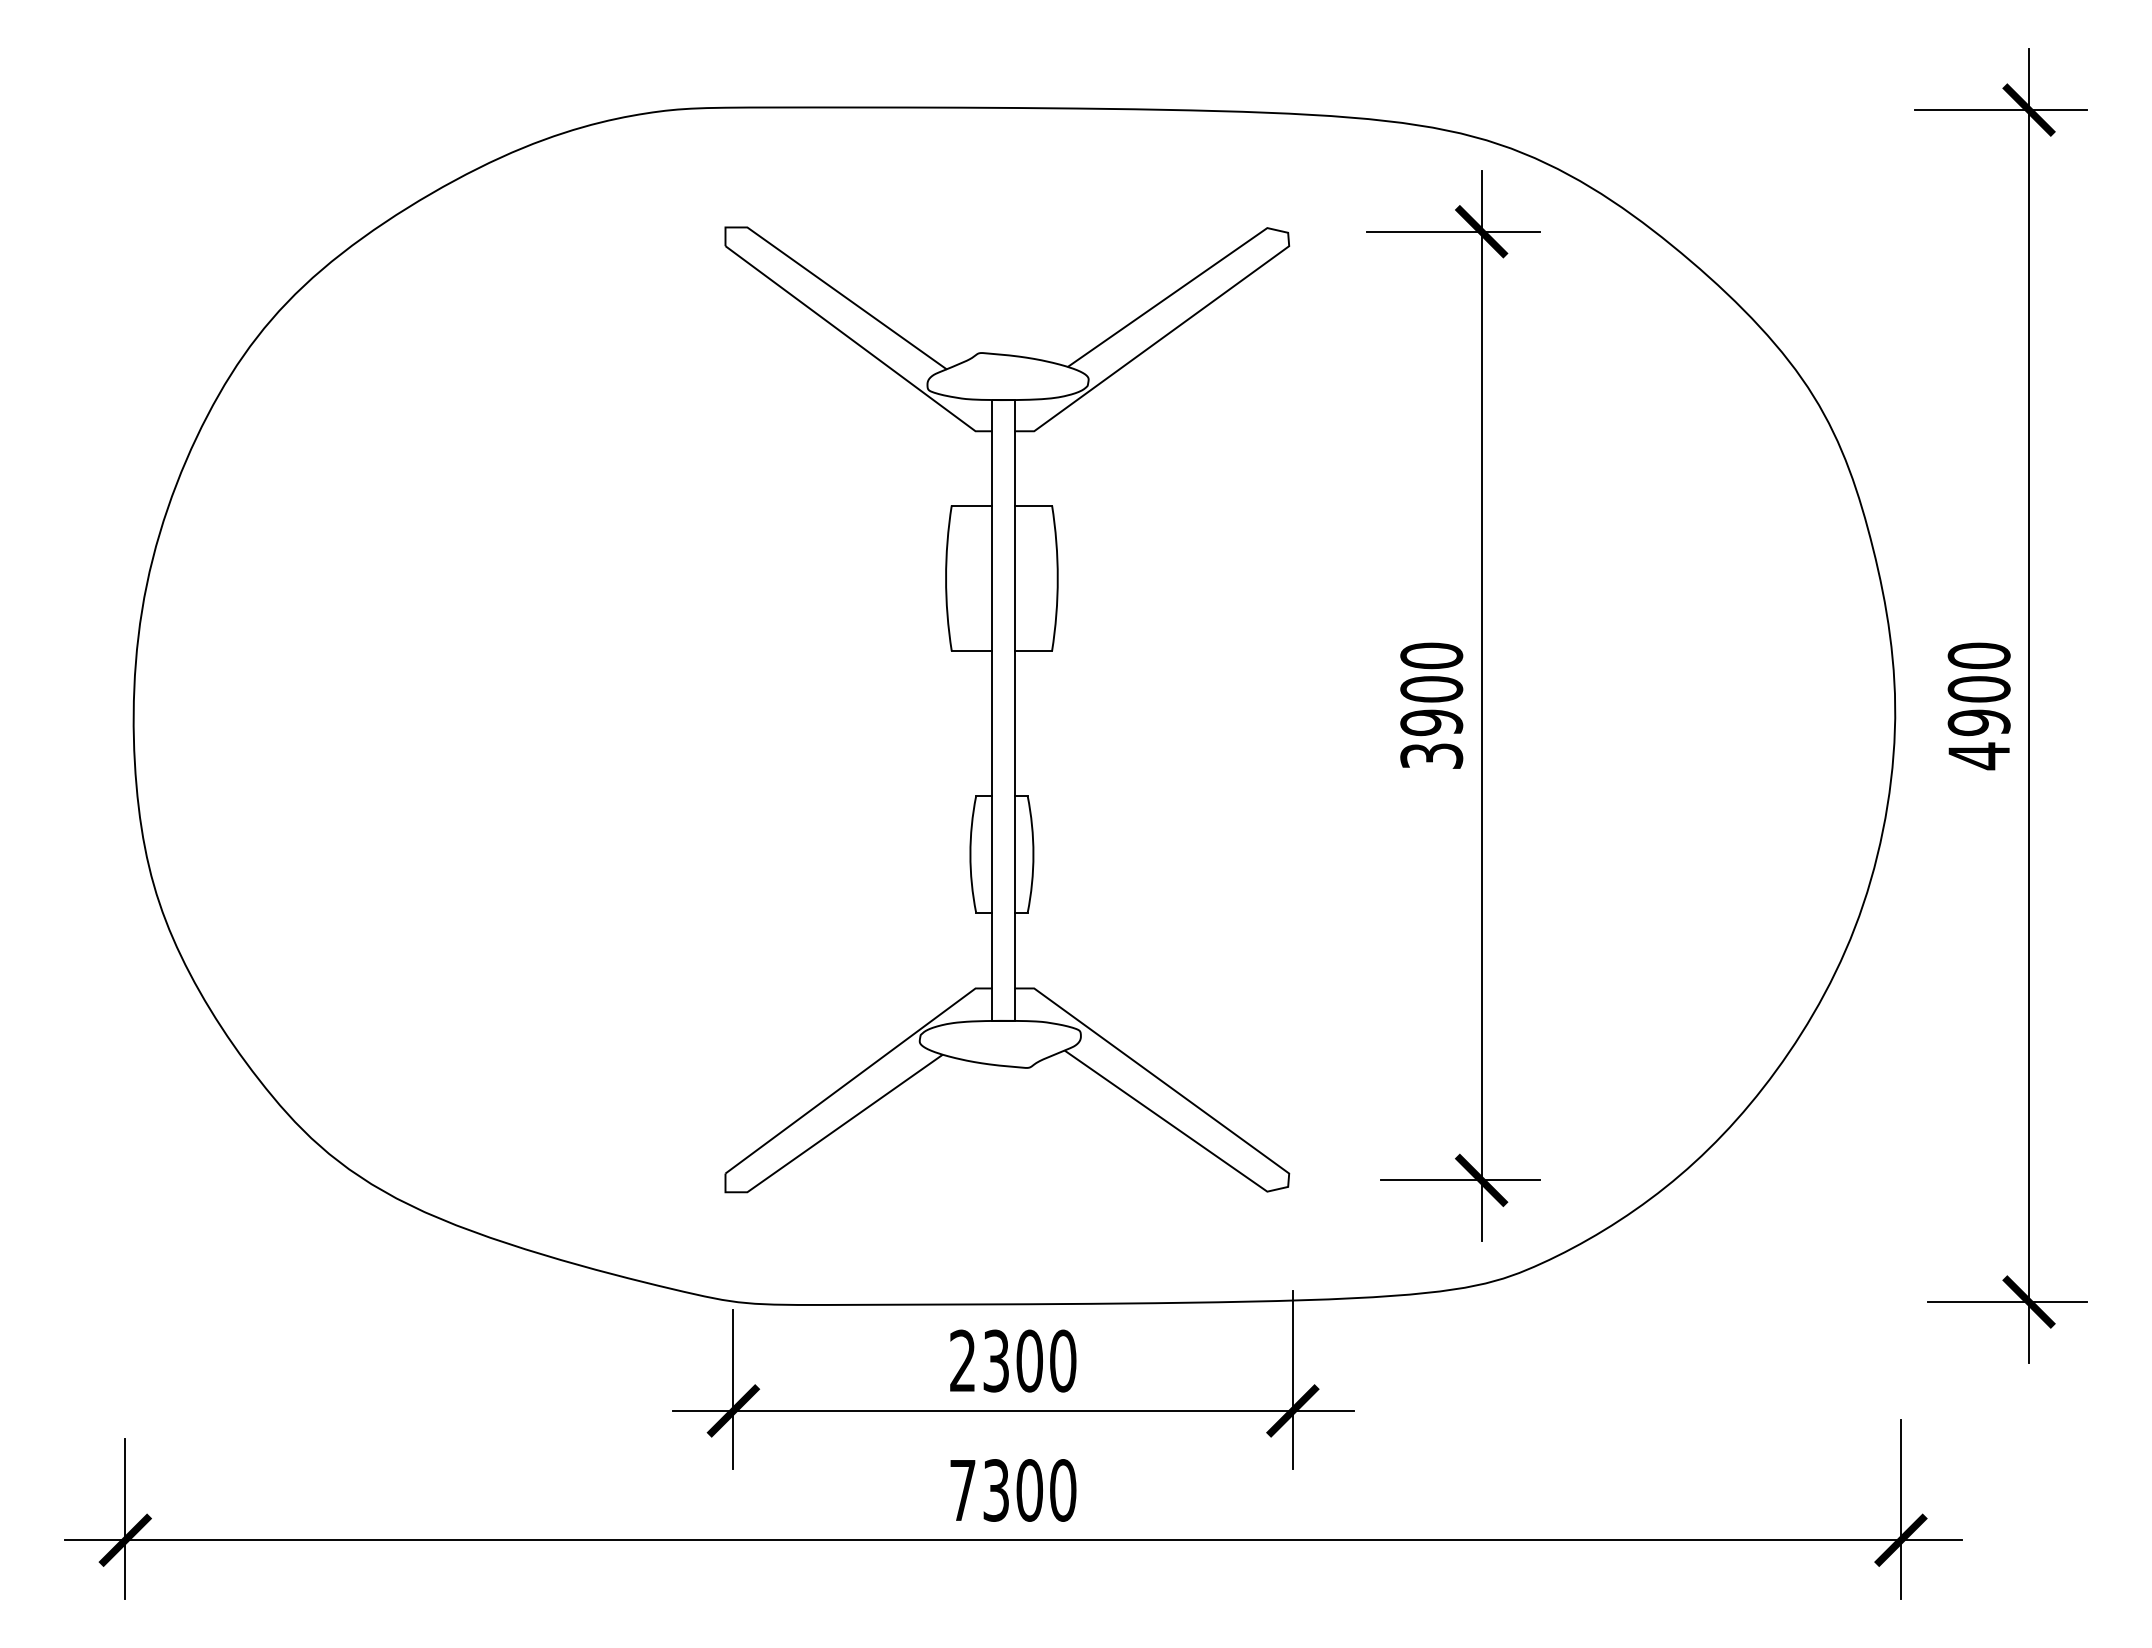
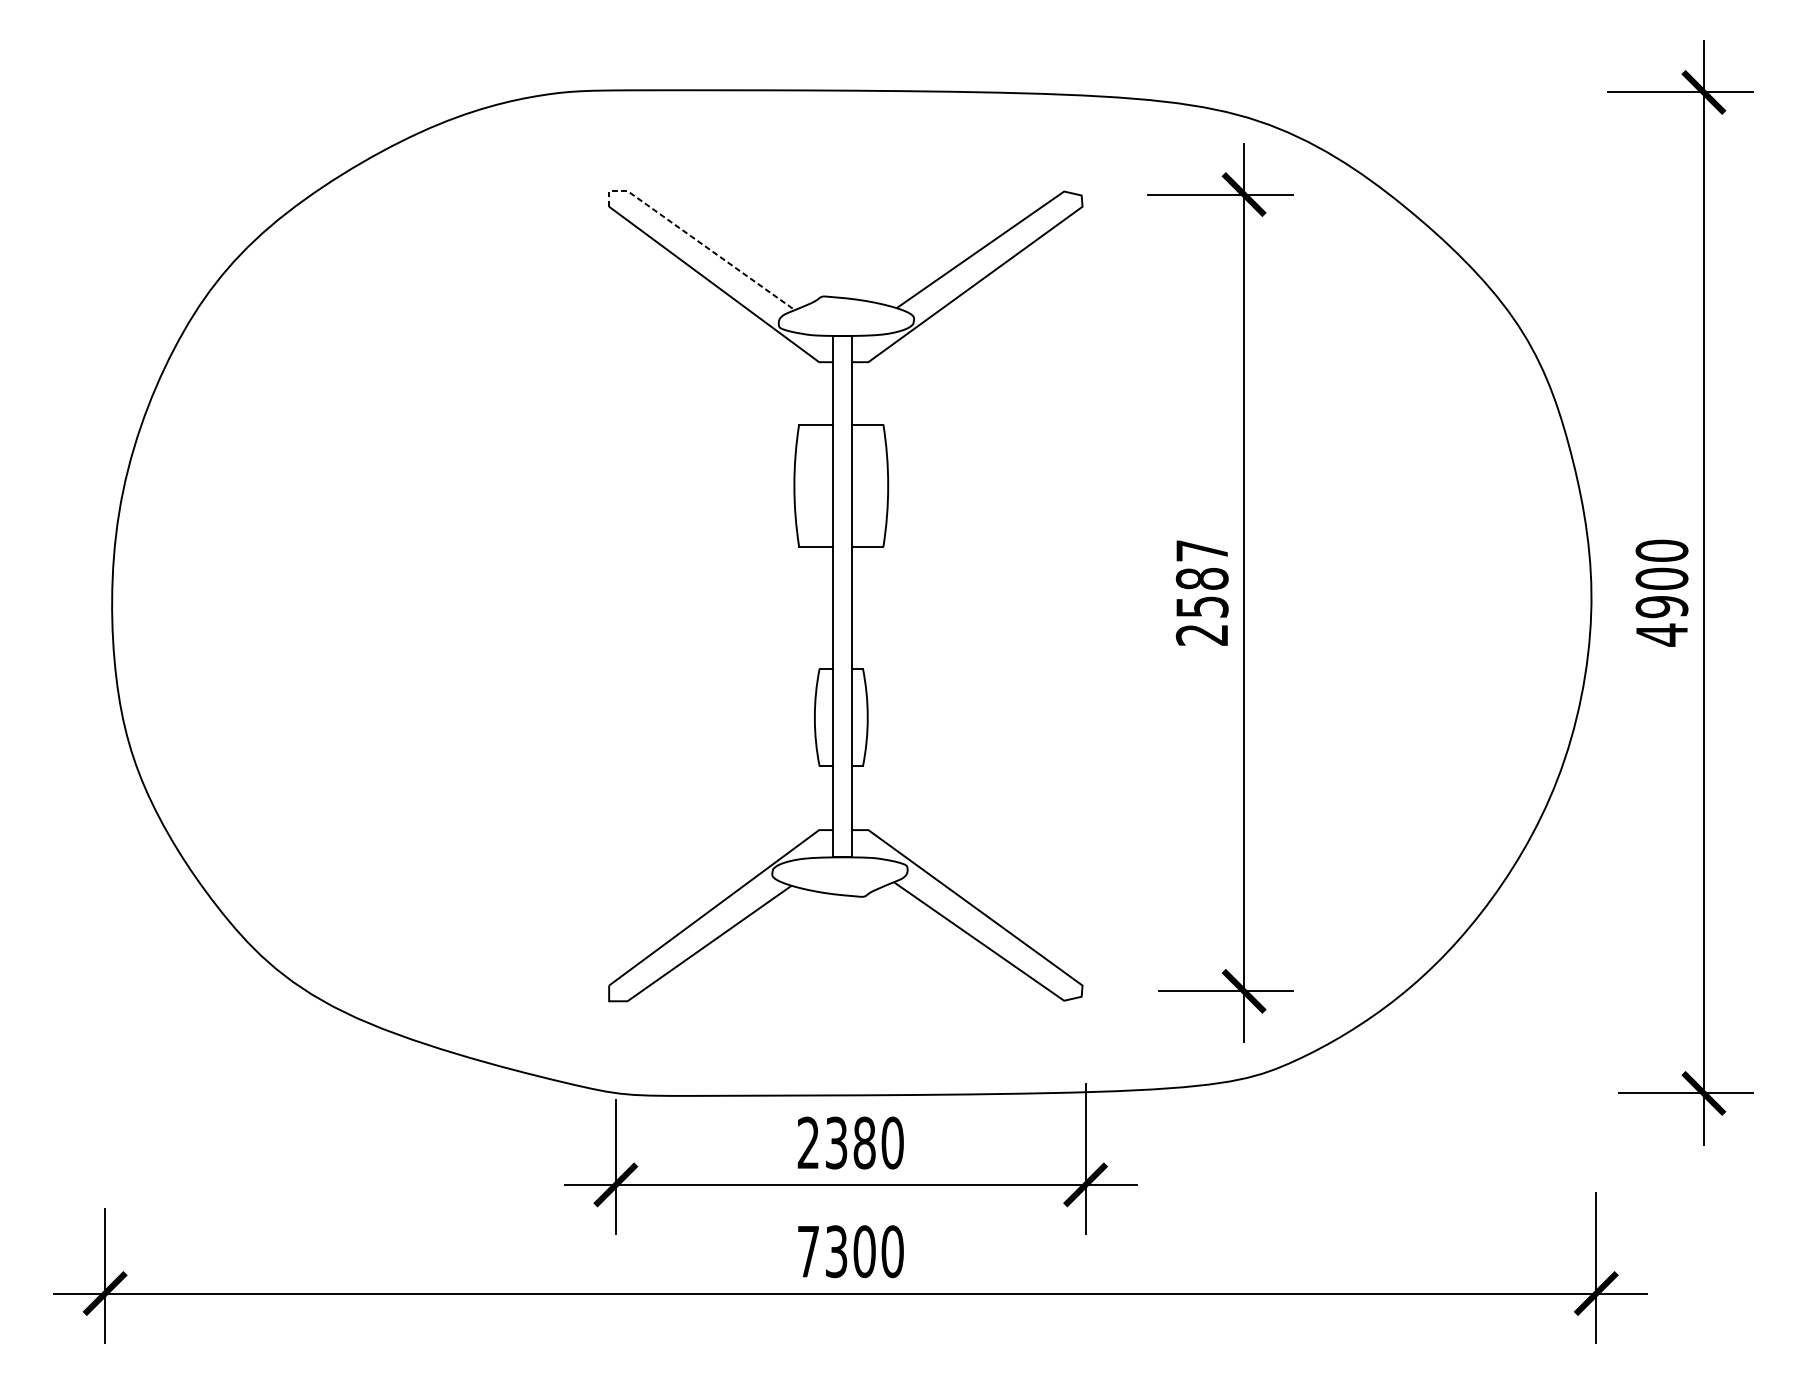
line: (830, 286) -> (697, 240), solid -> dashed
text: (1431, 705) -> (1202, 592), 3900 -> 2587
text: (1029, 1360) -> (864, 1142), 2300 -> 2380

